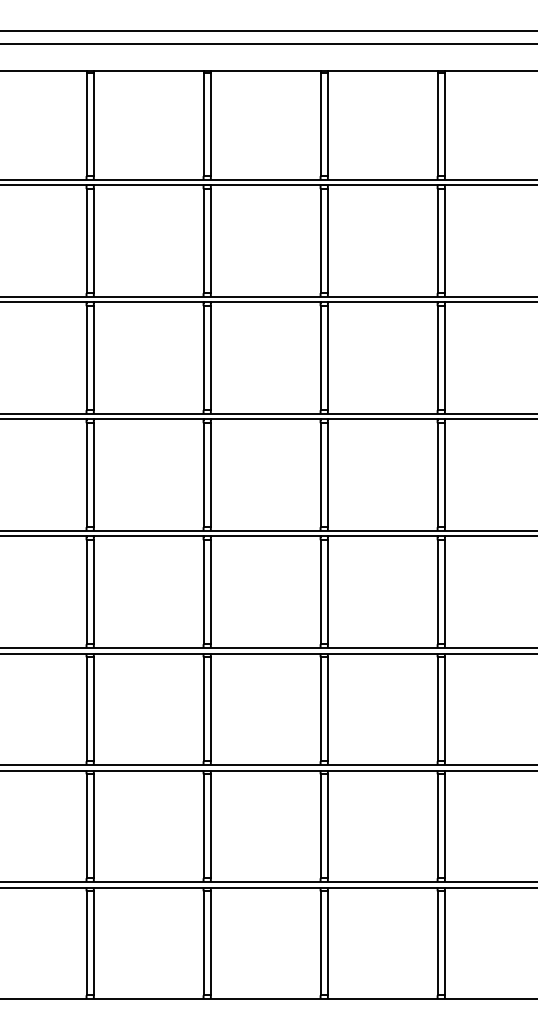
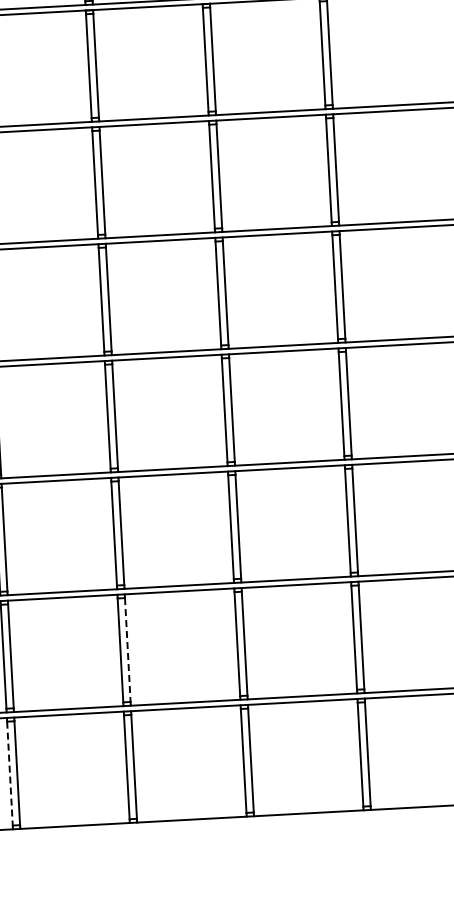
line: (210, 826) -> (127, 650), solid -> dashed
line: (86, 943) -> (9, 773), solid -> dashed

